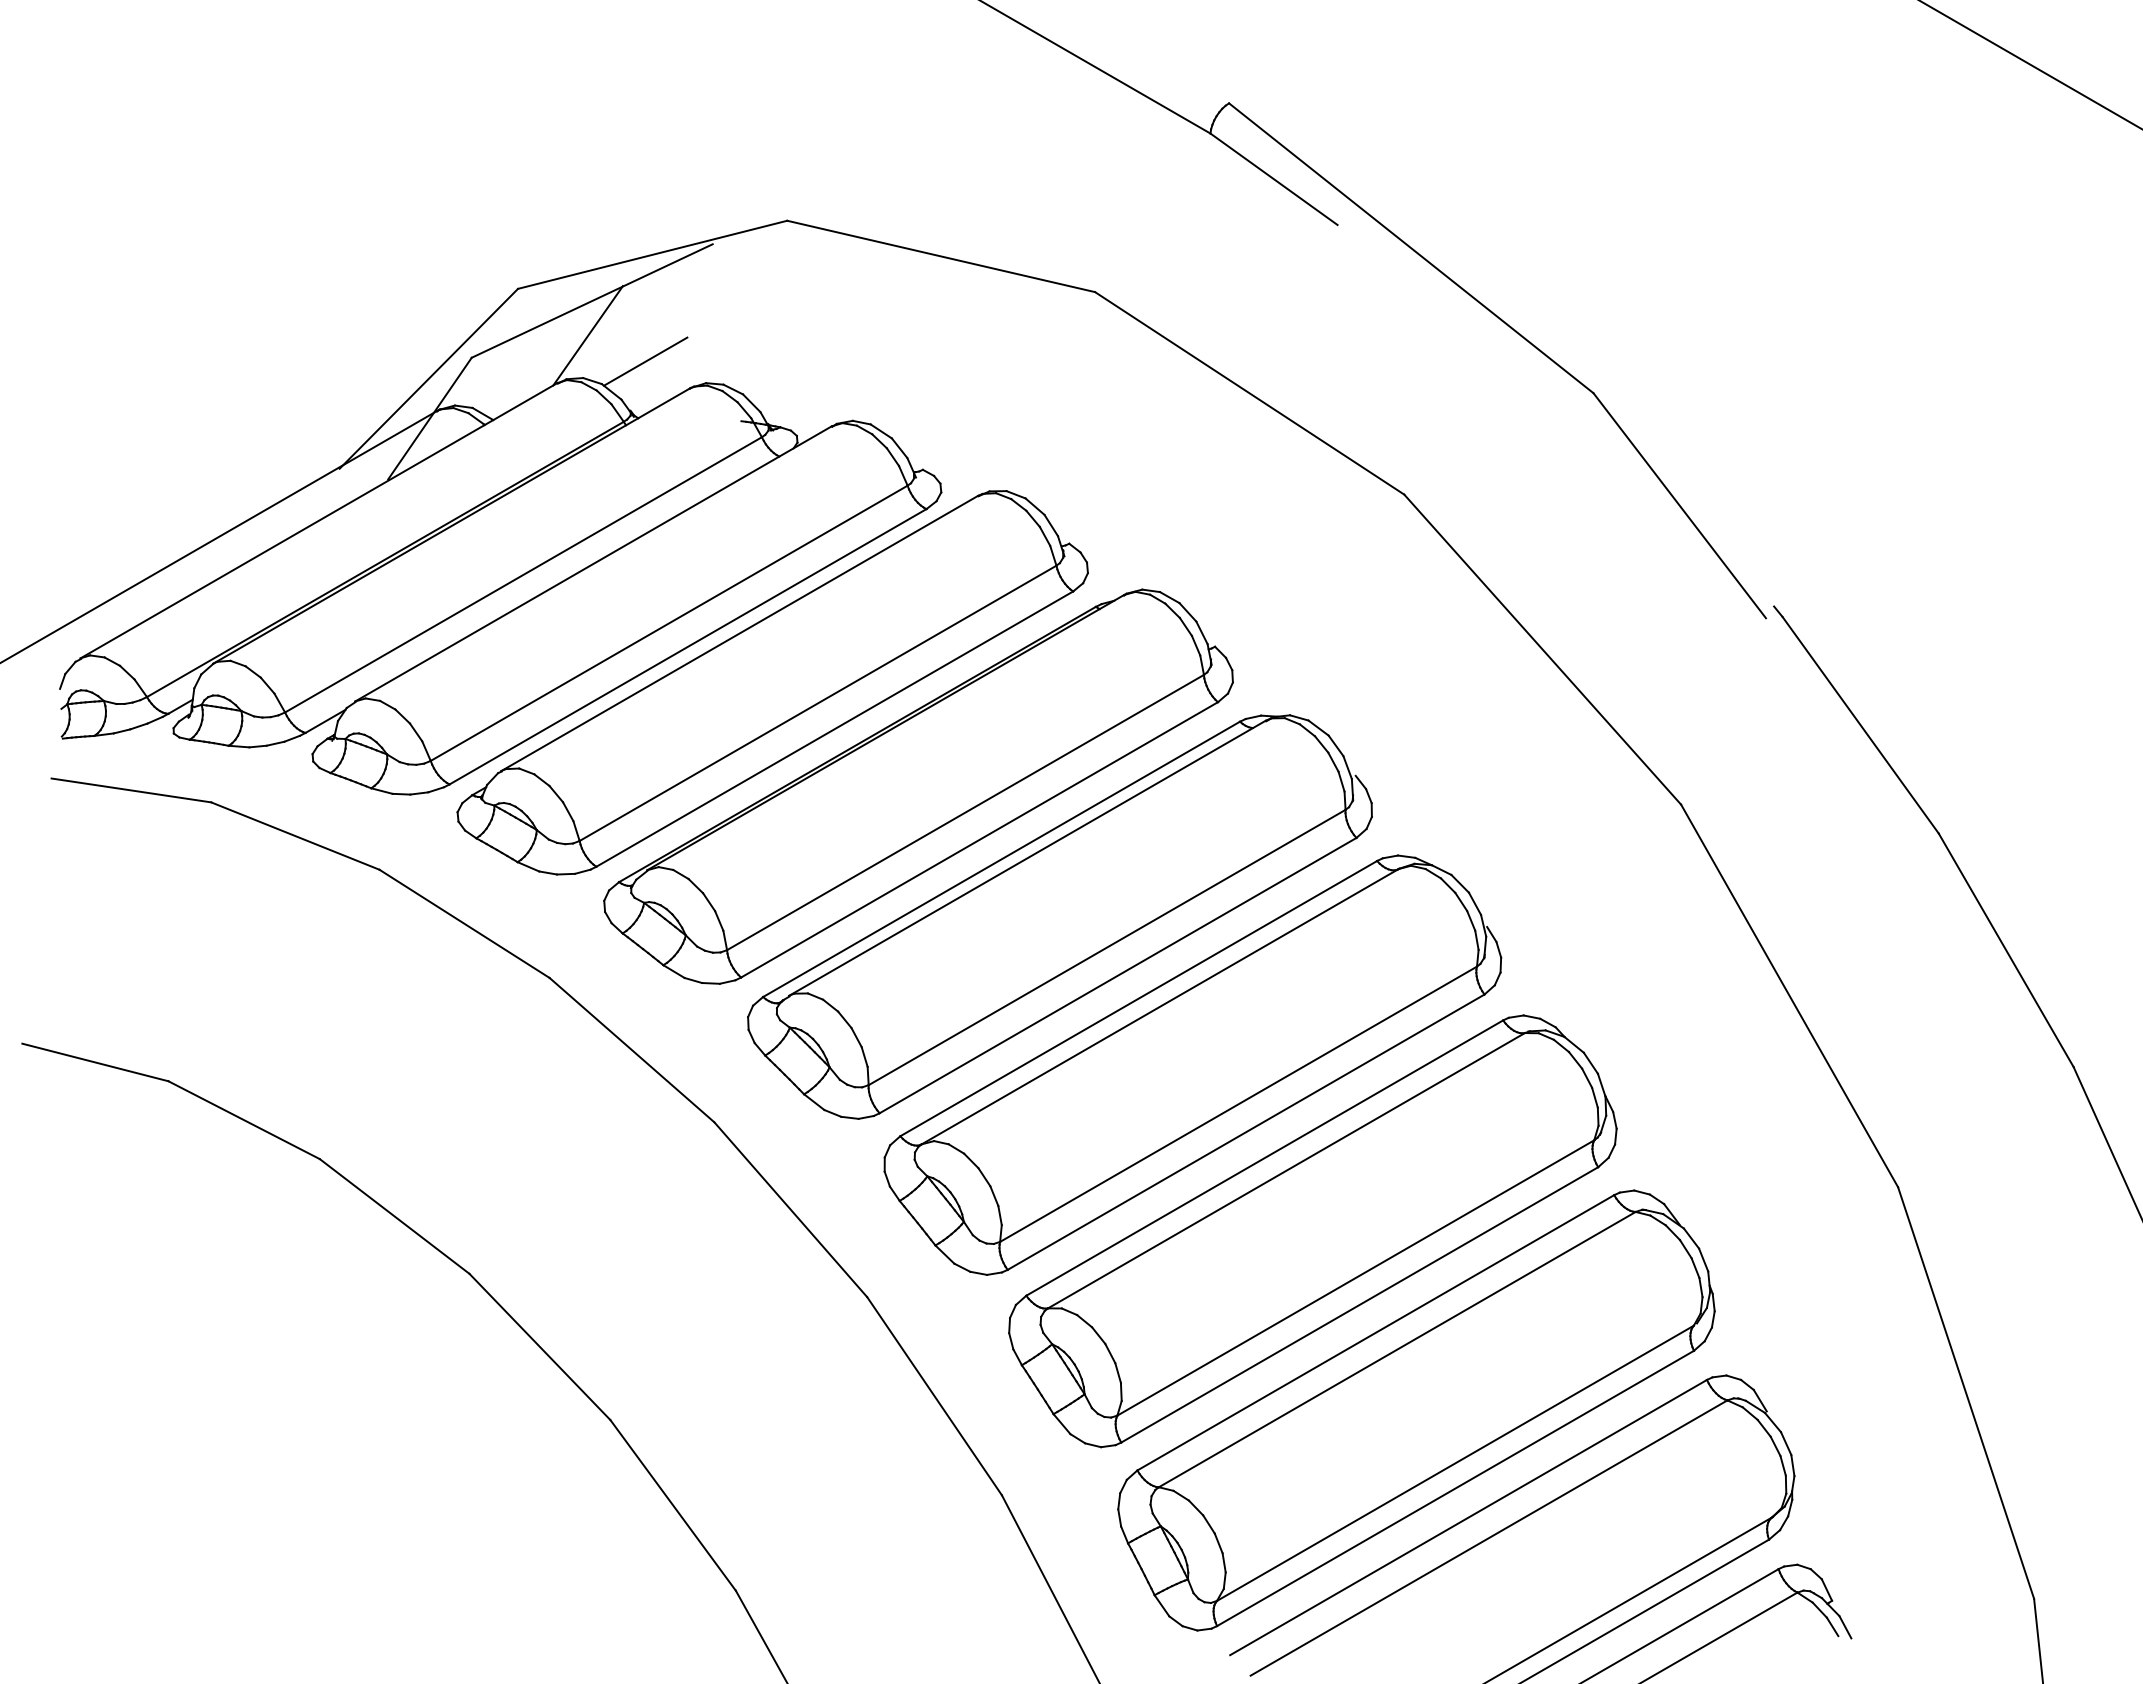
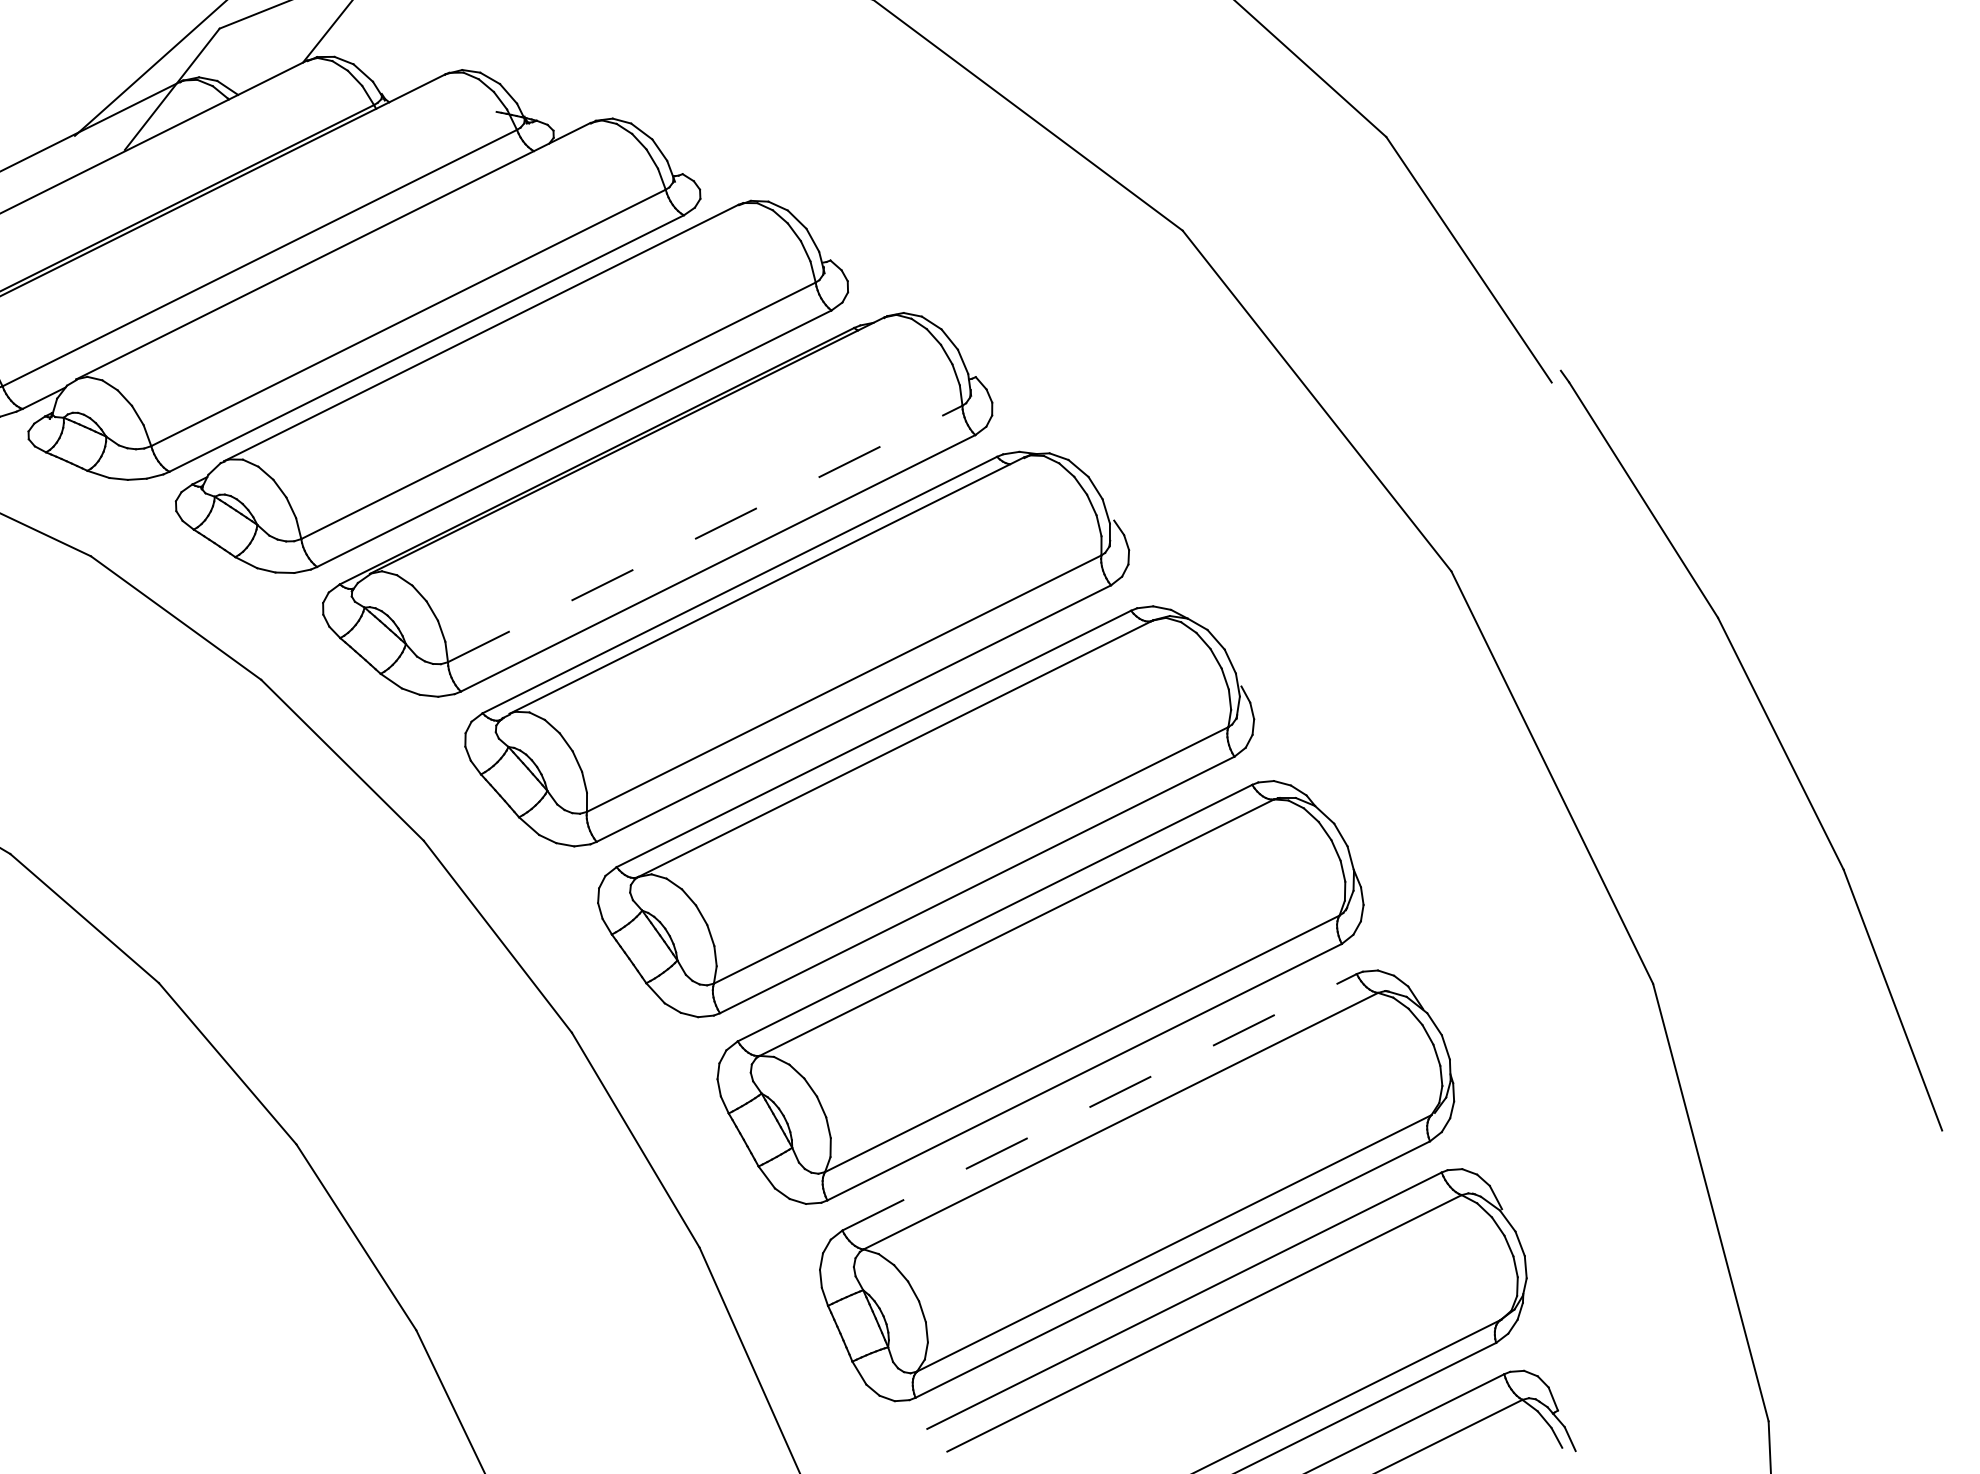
line: (645, 361) -> (400, 43), removed
line: (965, 812) -> (705, 533), solid -> dashed
line: (1376, 1332) -> (1100, 1102), solid -> dashed

